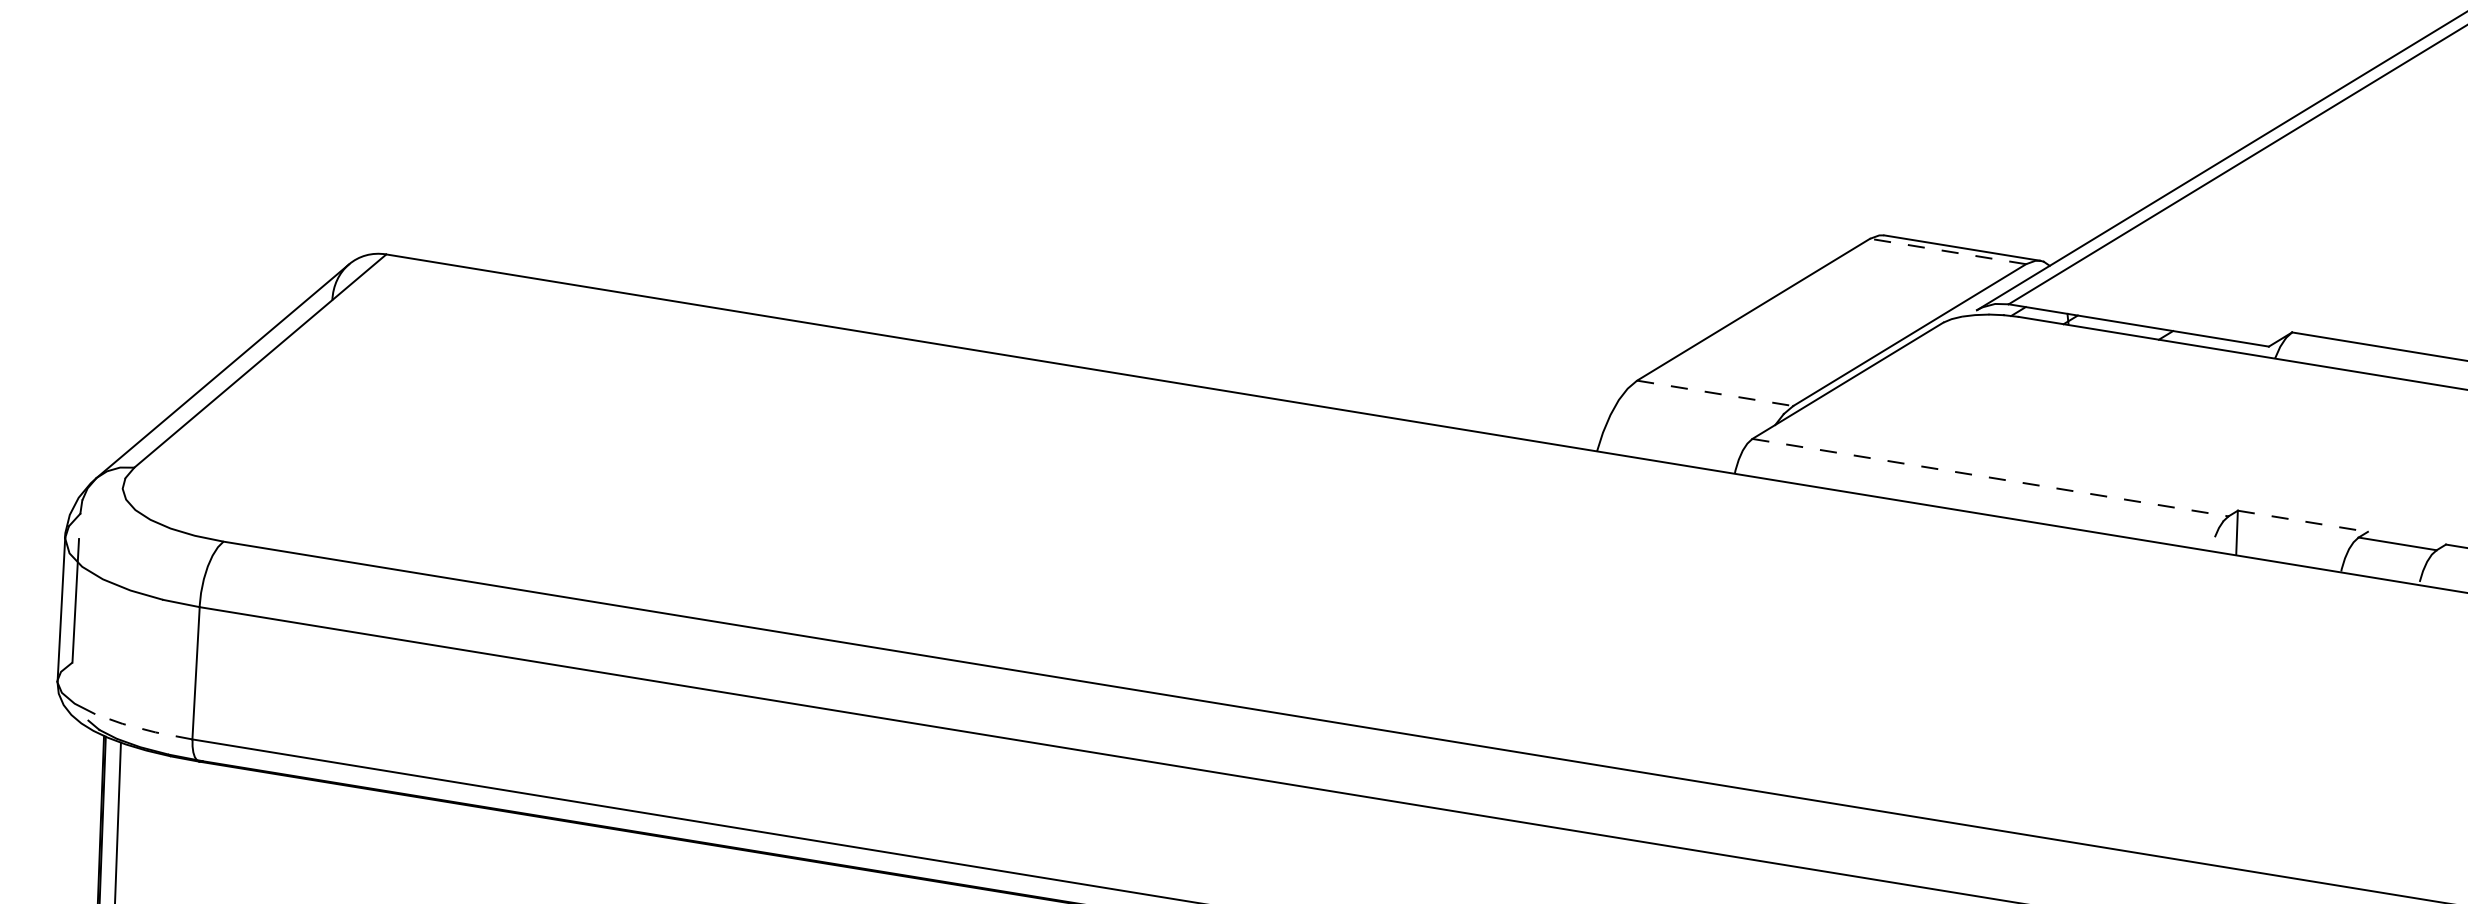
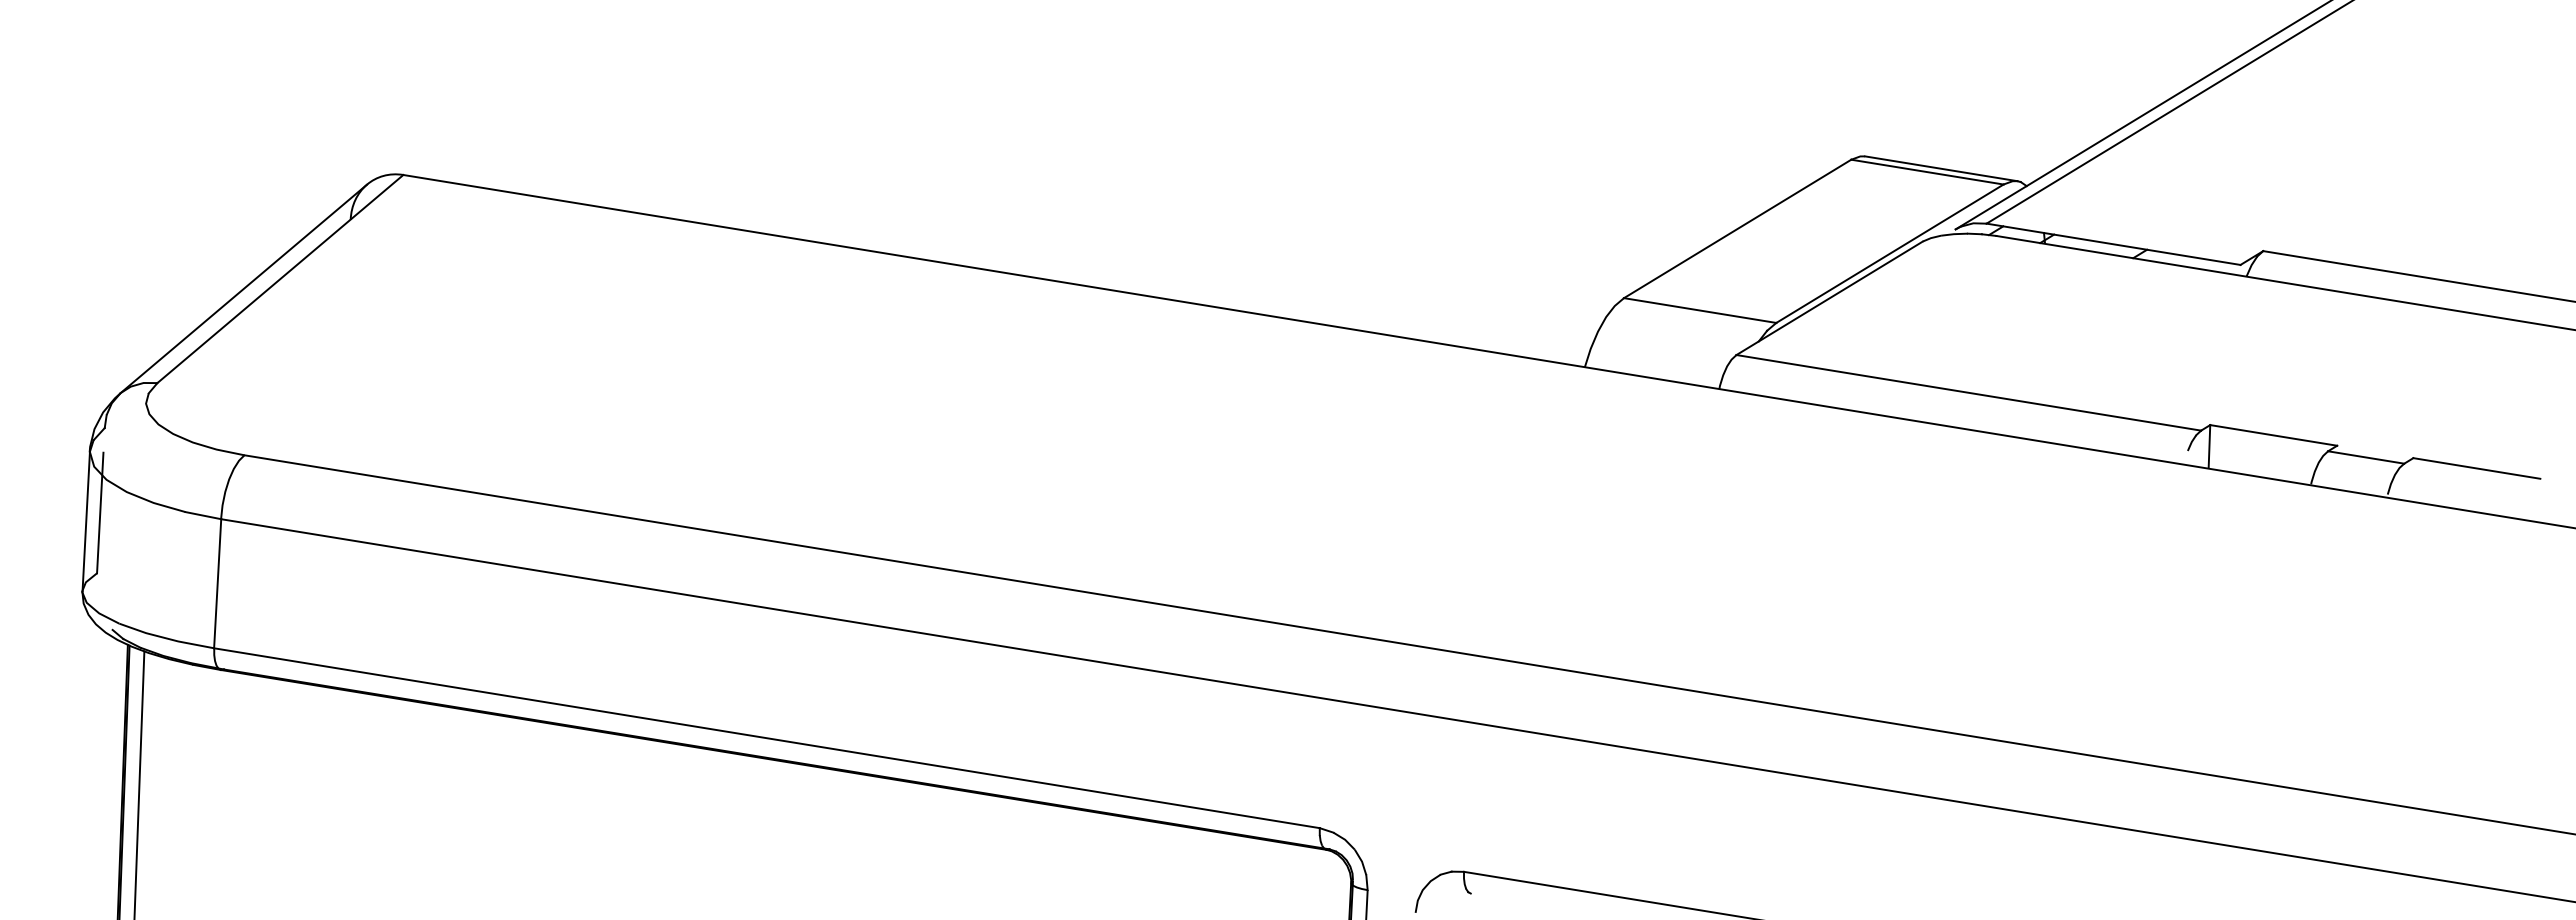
line: (1947, 251) -> (1926, 172), dashed -> solid
line: (1715, 393) -> (1700, 310), dashed -> solid
line: (1991, 477) -> (1969, 392), dashed -> solid
line: (2303, 521) -> (2274, 435), dashed -> solid
line: (142, 729) -> (165, 638), dashed -> solid

